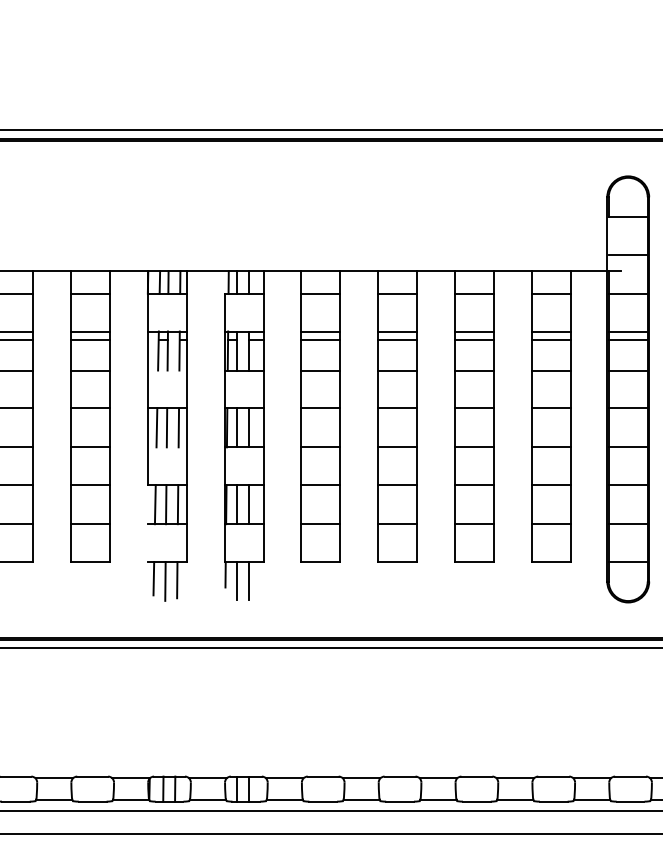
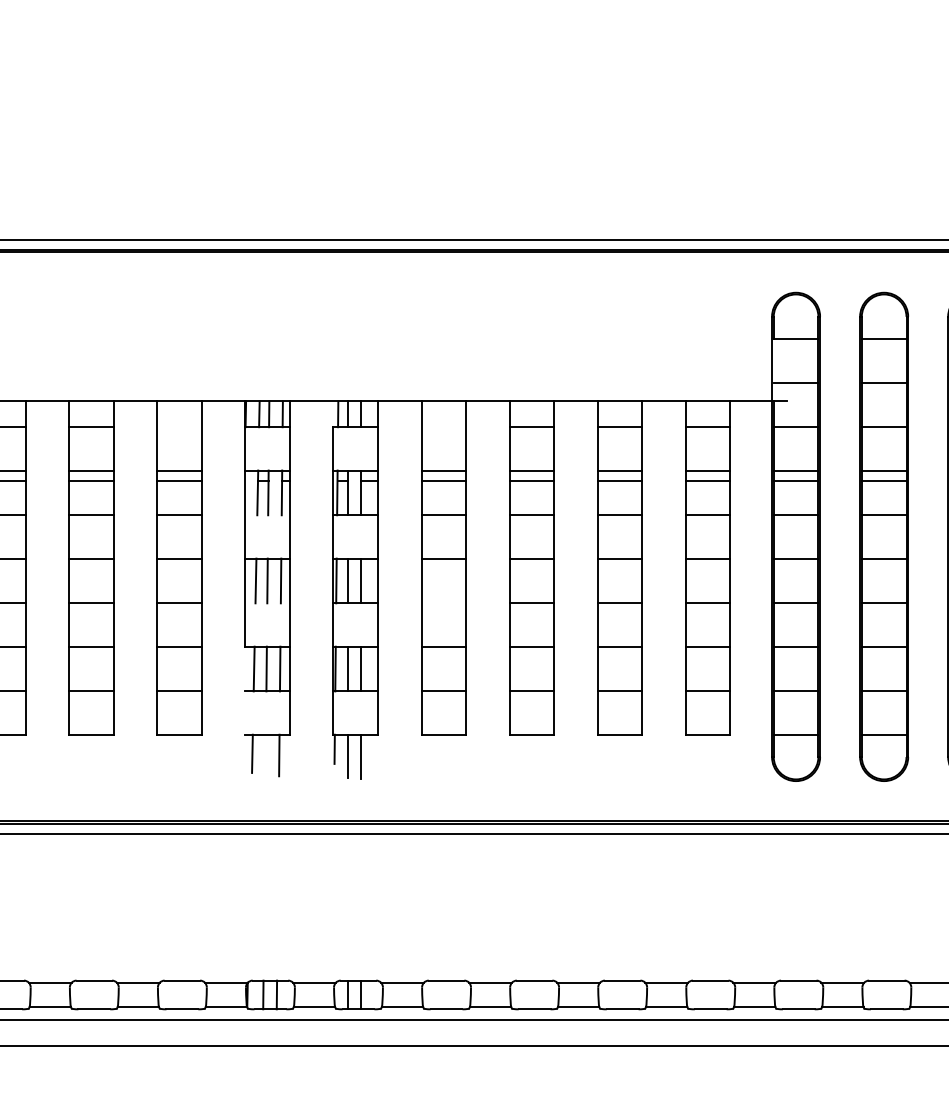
line: (90, 293) -> (179, 427), removed
line: (320, 293) -> (443, 427), removed
line: (320, 447) -> (443, 603), removed
line: (165, 581) -> (265, 756), removed

